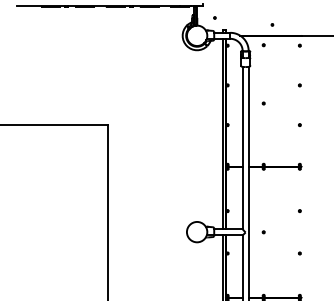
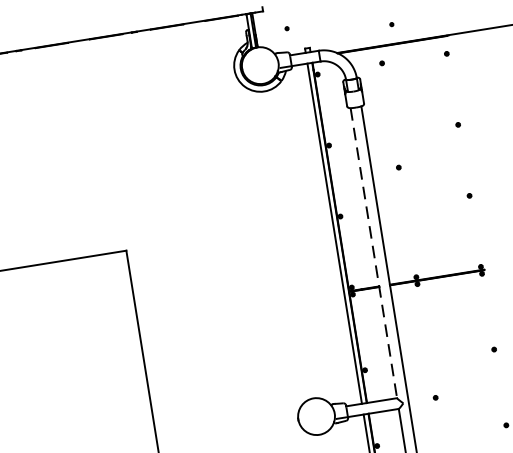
line: (242, 148) -> (373, 254), solid -> dashed

